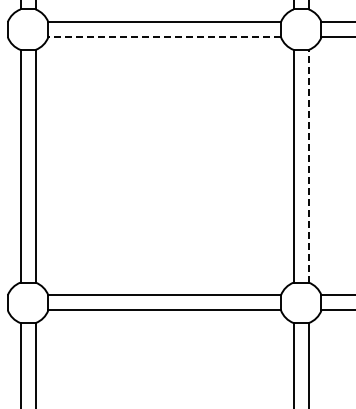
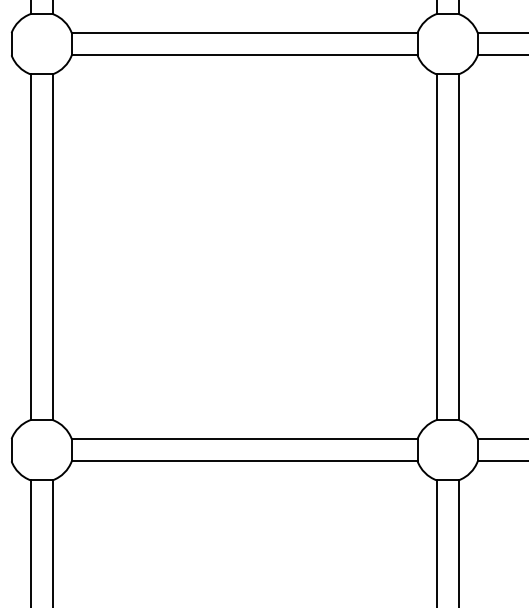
line: (164, 37) -> (244, 55), dashed -> solid
line: (308, 165) -> (458, 246), dashed -> solid

